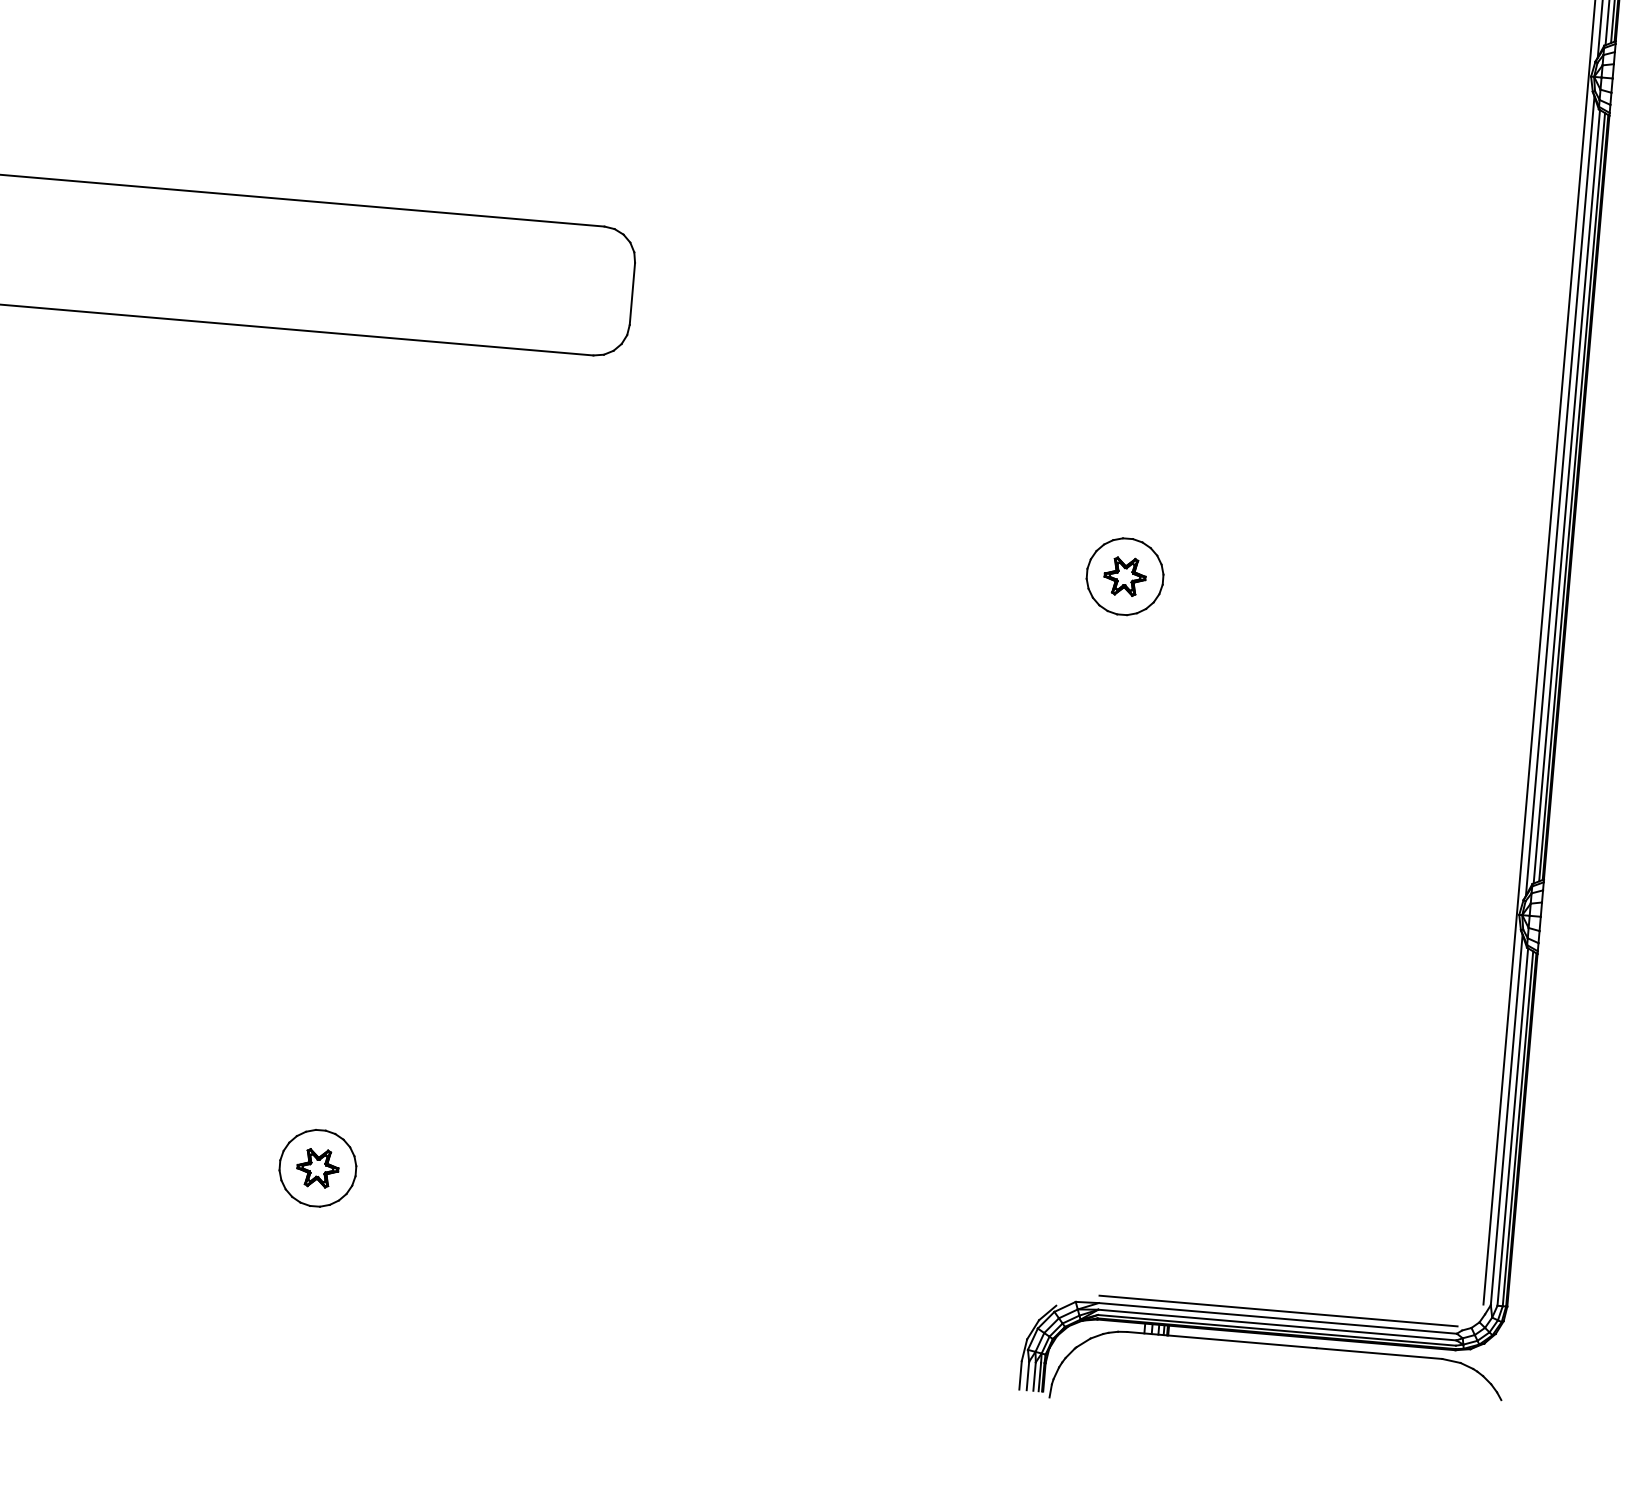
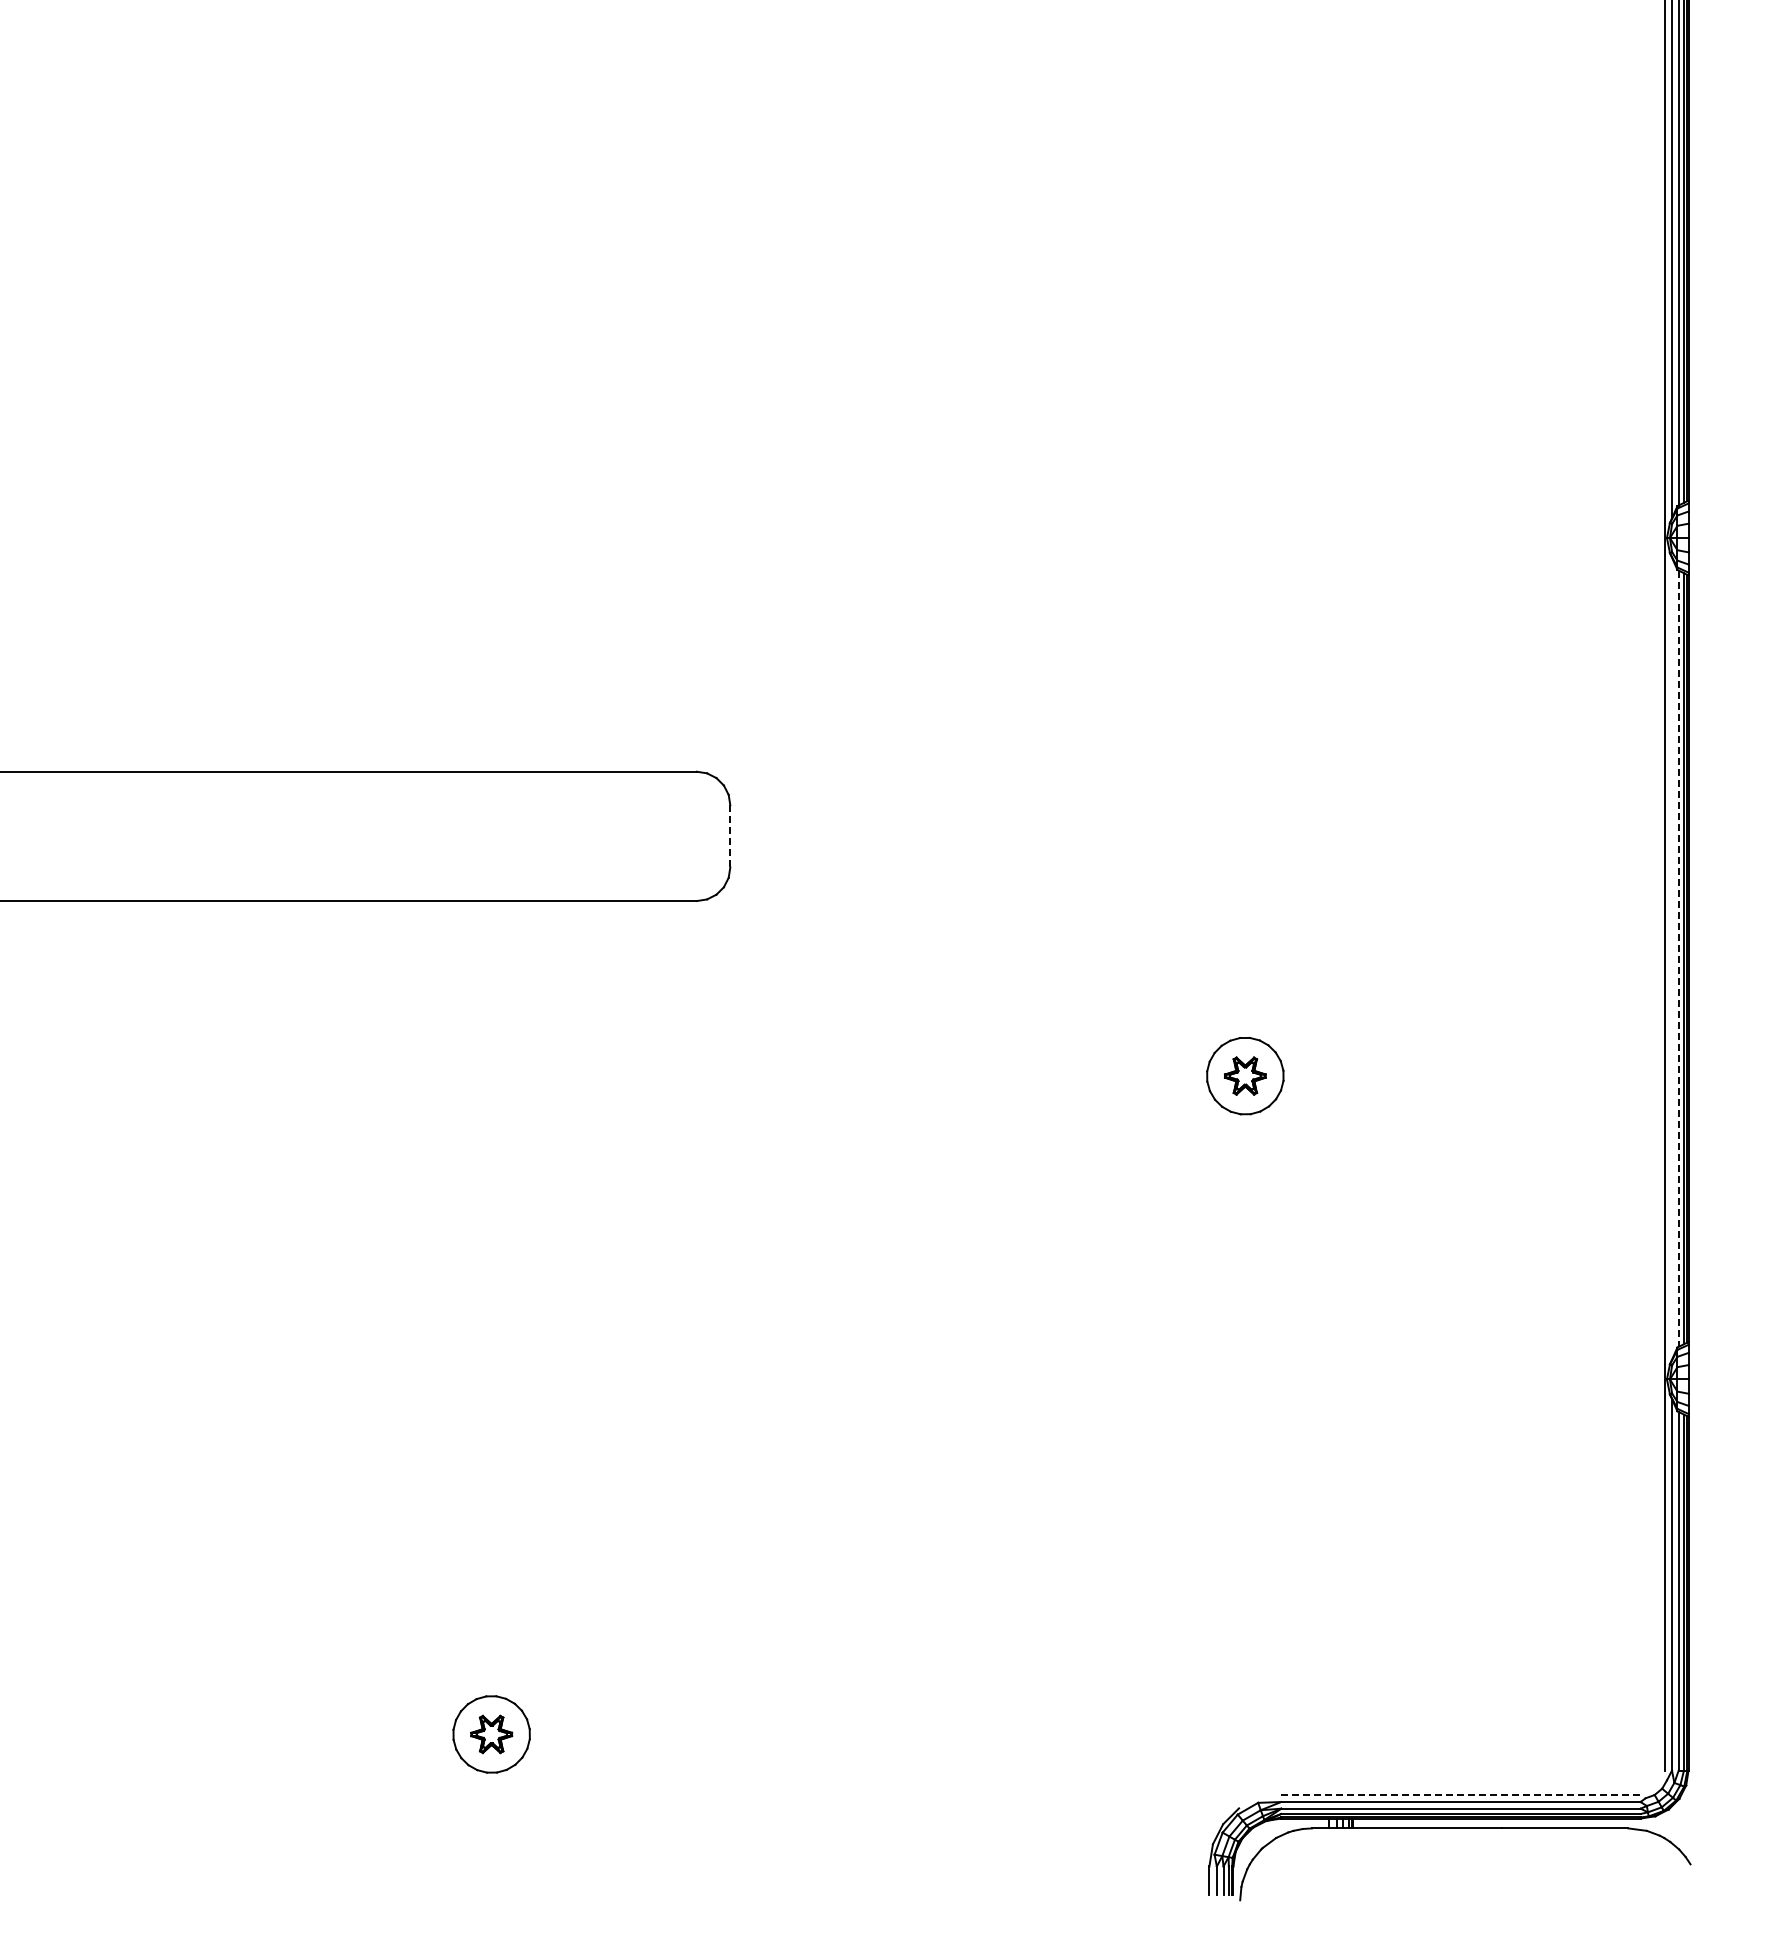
line: (632, 294) -> (730, 836), solid -> dashed
line: (1559, 495) -> (1671, 958), removed
line: (1566, 497) -> (1678, 959), solid -> dashed
line: (1278, 1310) -> (1460, 1794), solid -> dashed

